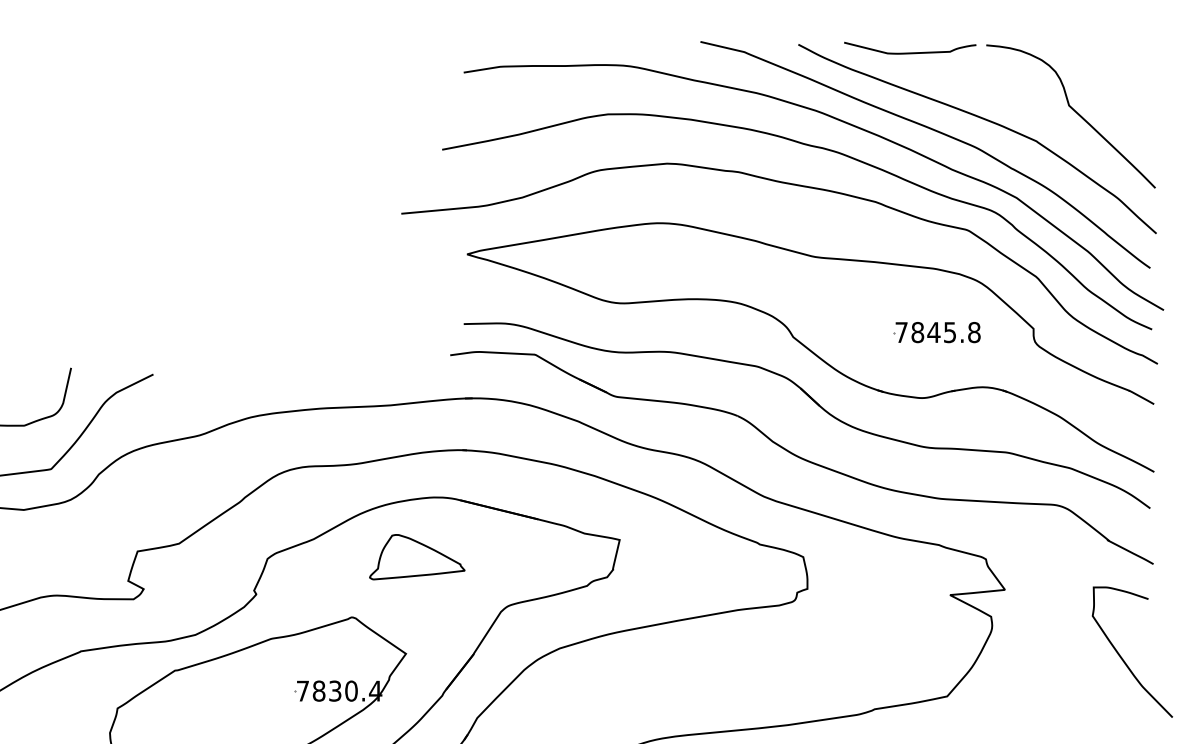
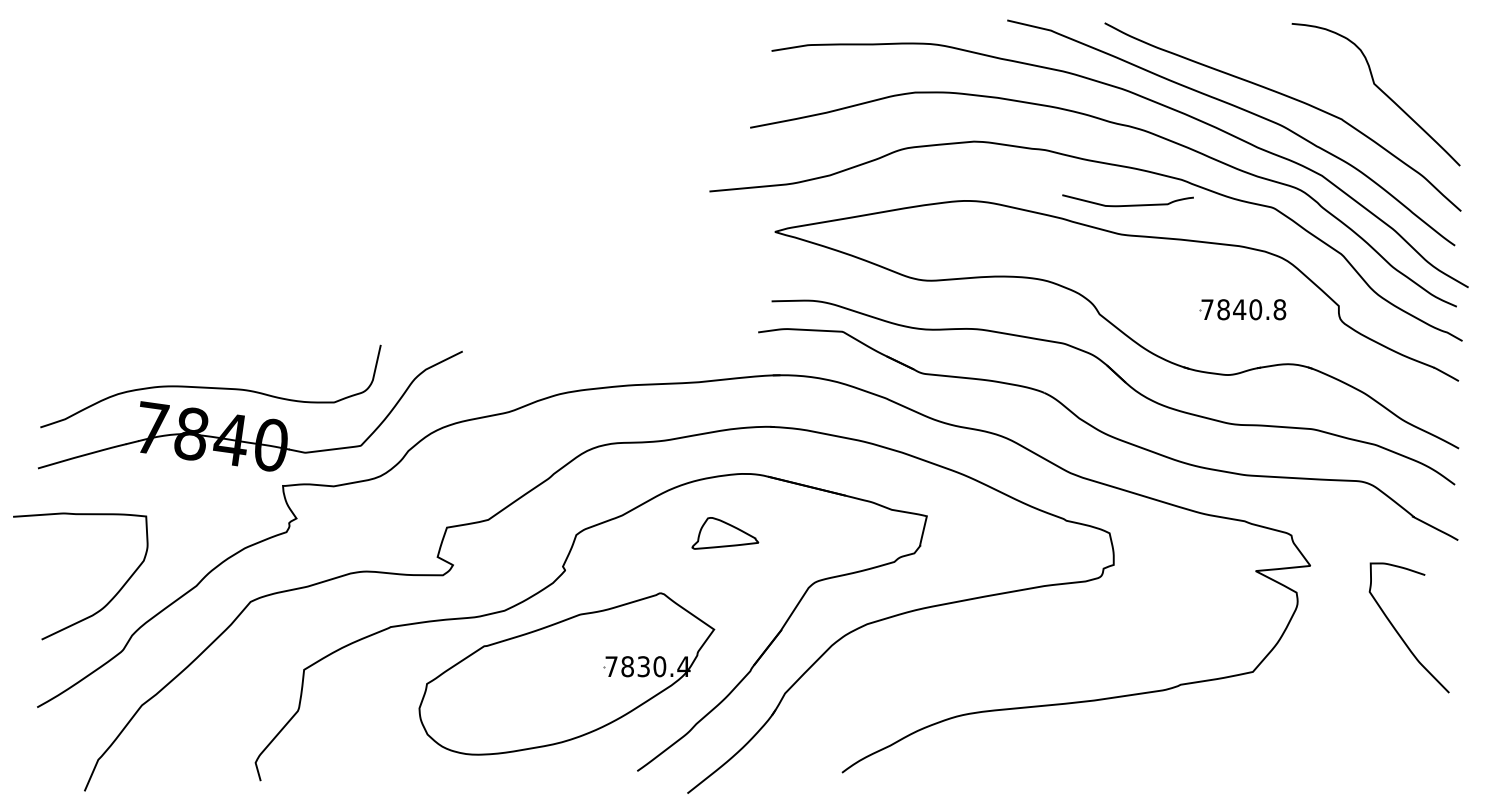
curve: (910, 52) -> (1128, 204), moved
text: (949, 332) -> (1255, 309), 7845.8 -> 7840.8
part: (417, 557) -> (725, 533), size x0.7
curve: (1122, 657) -> (1399, 633), moved

